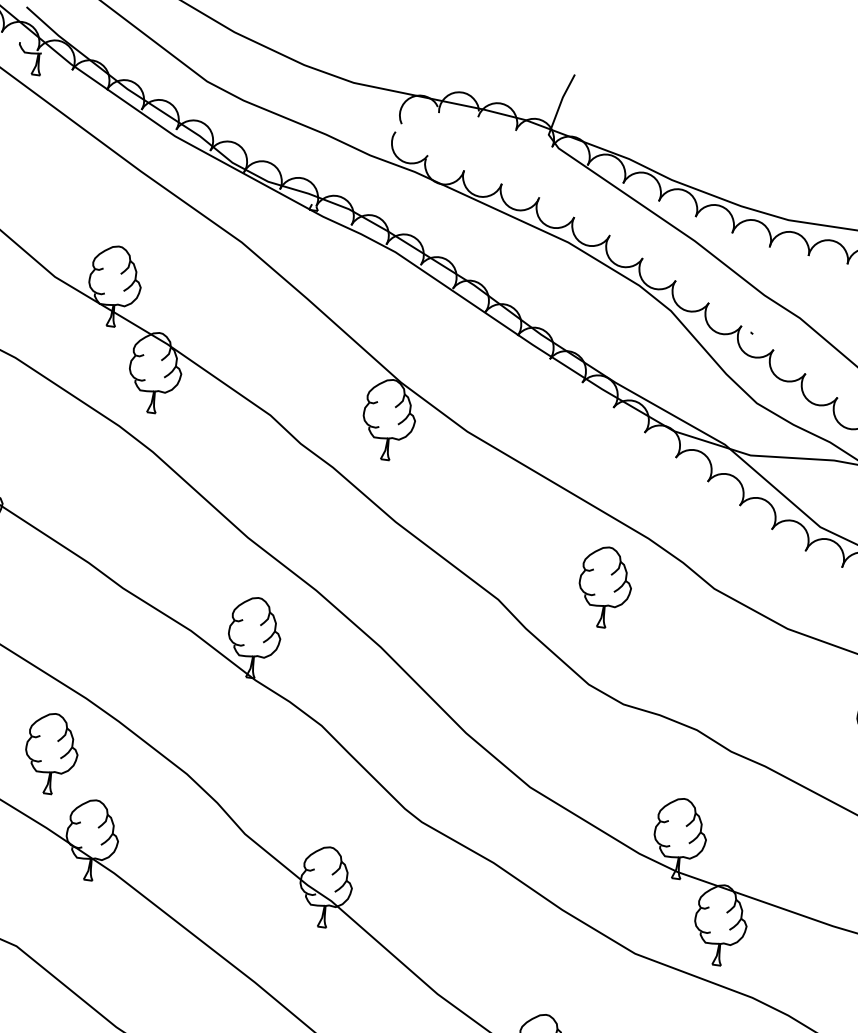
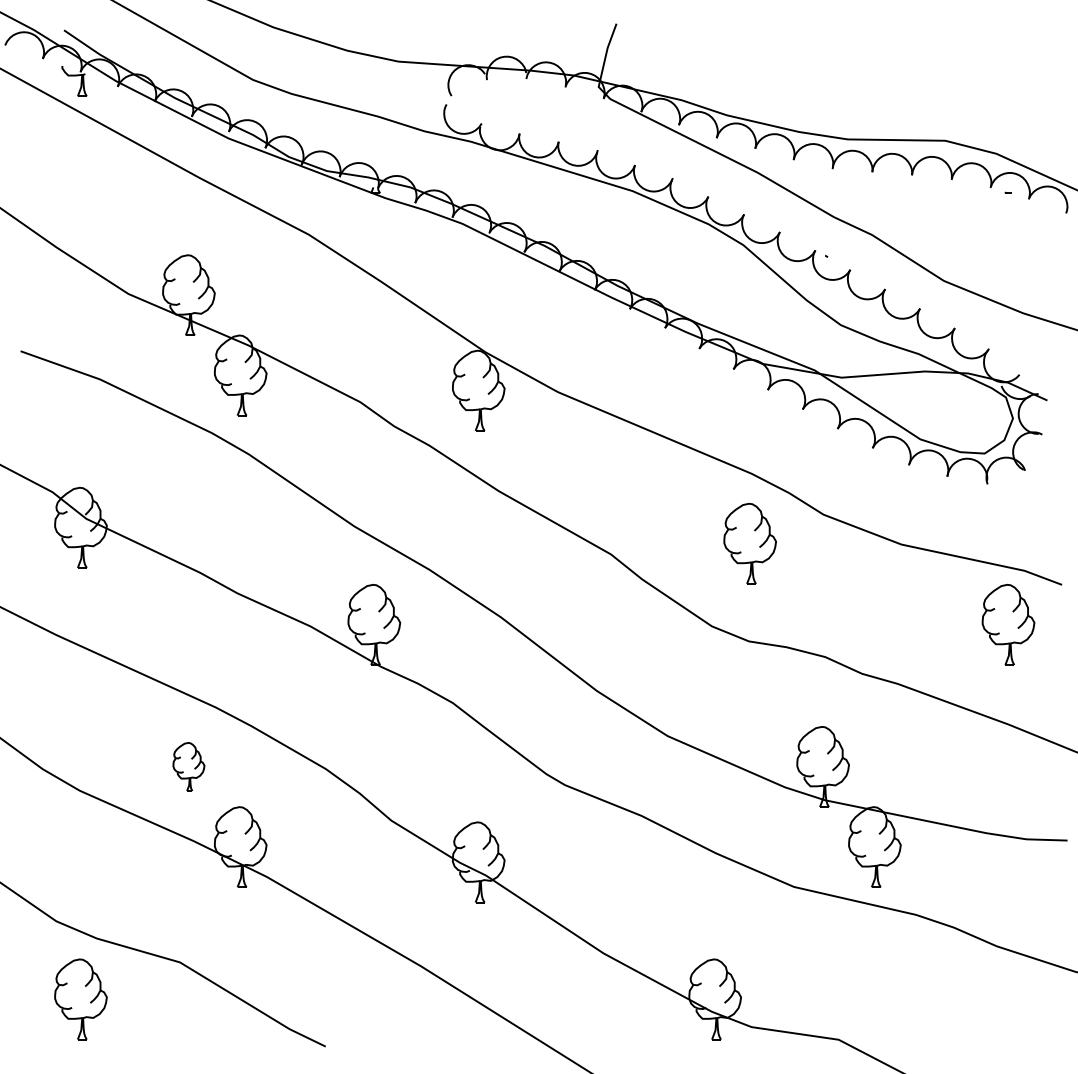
part: (604, 586) -> (749, 543), moved
part: (51, 753) -> (188, 766), size x0.6

